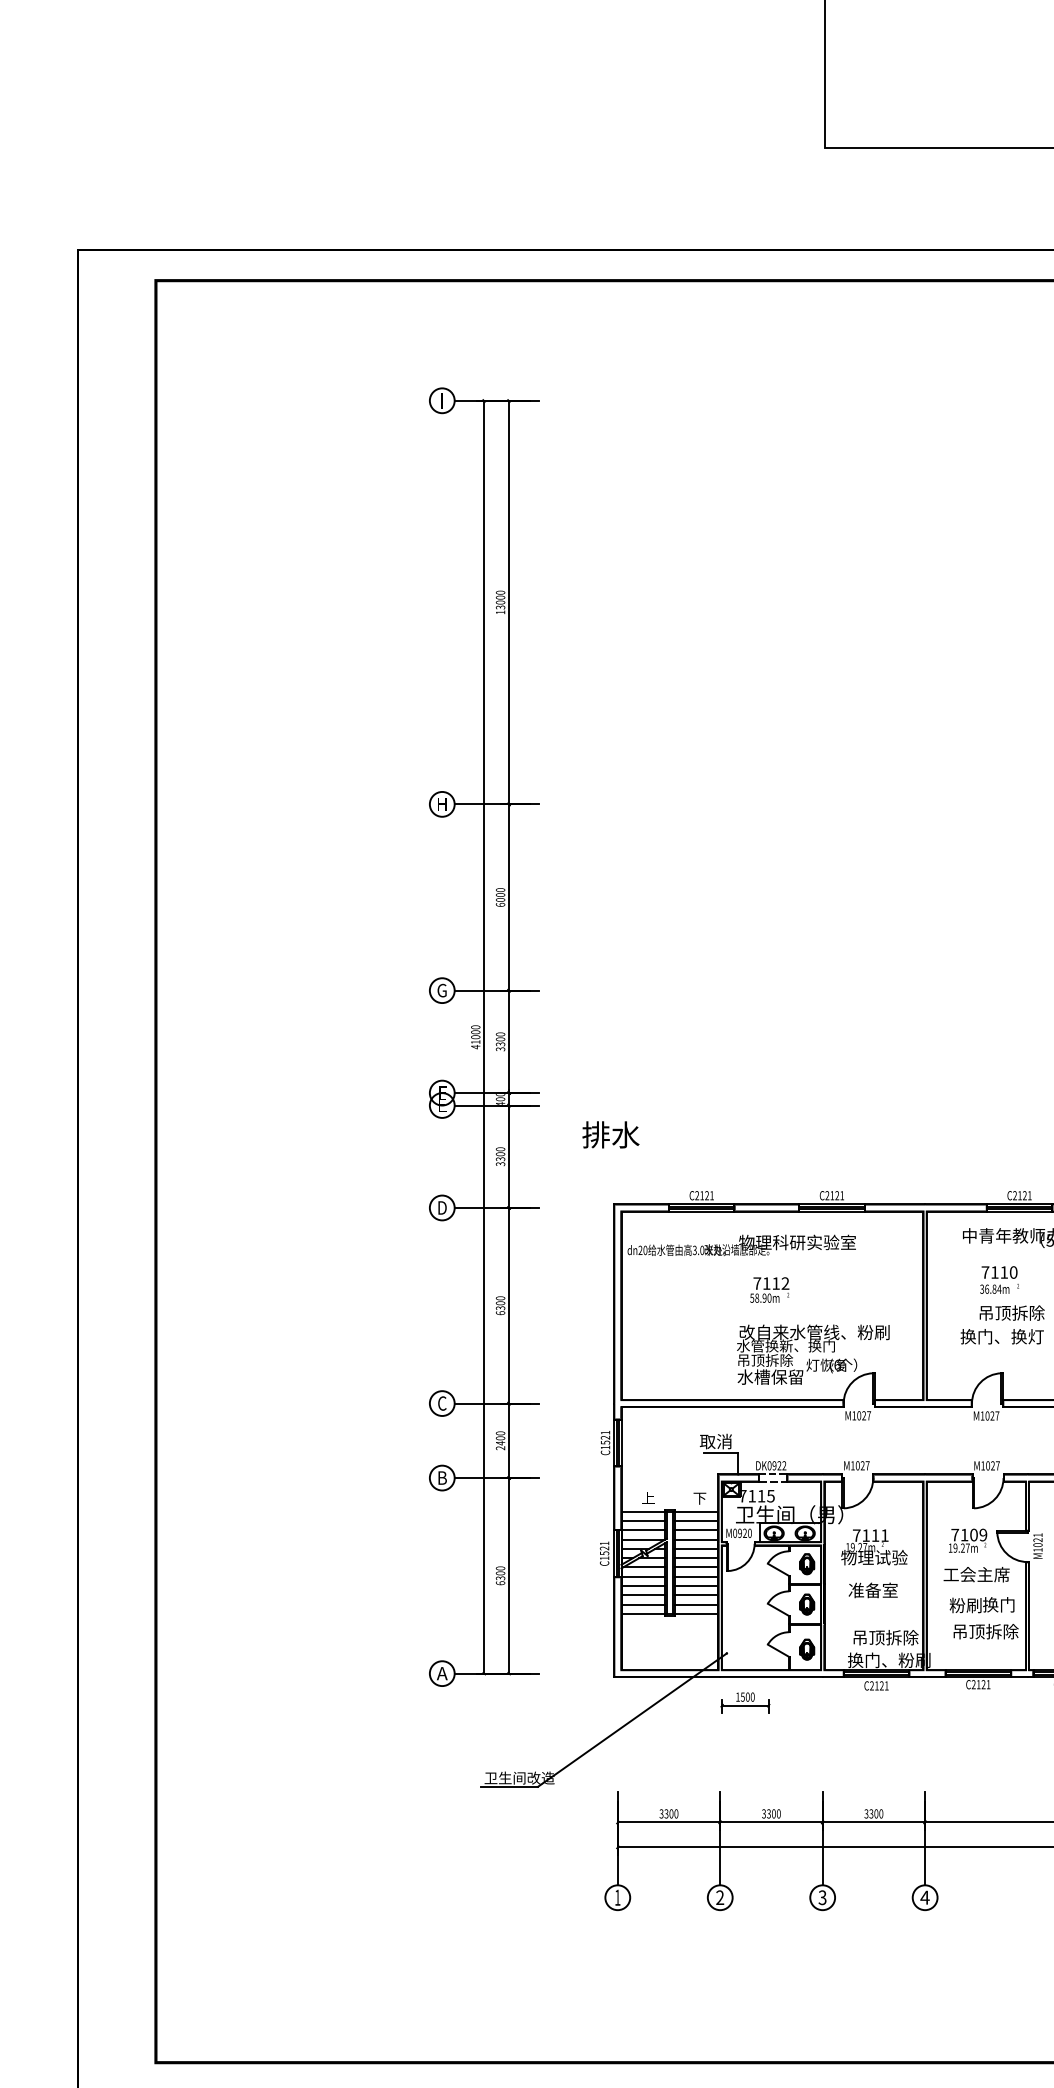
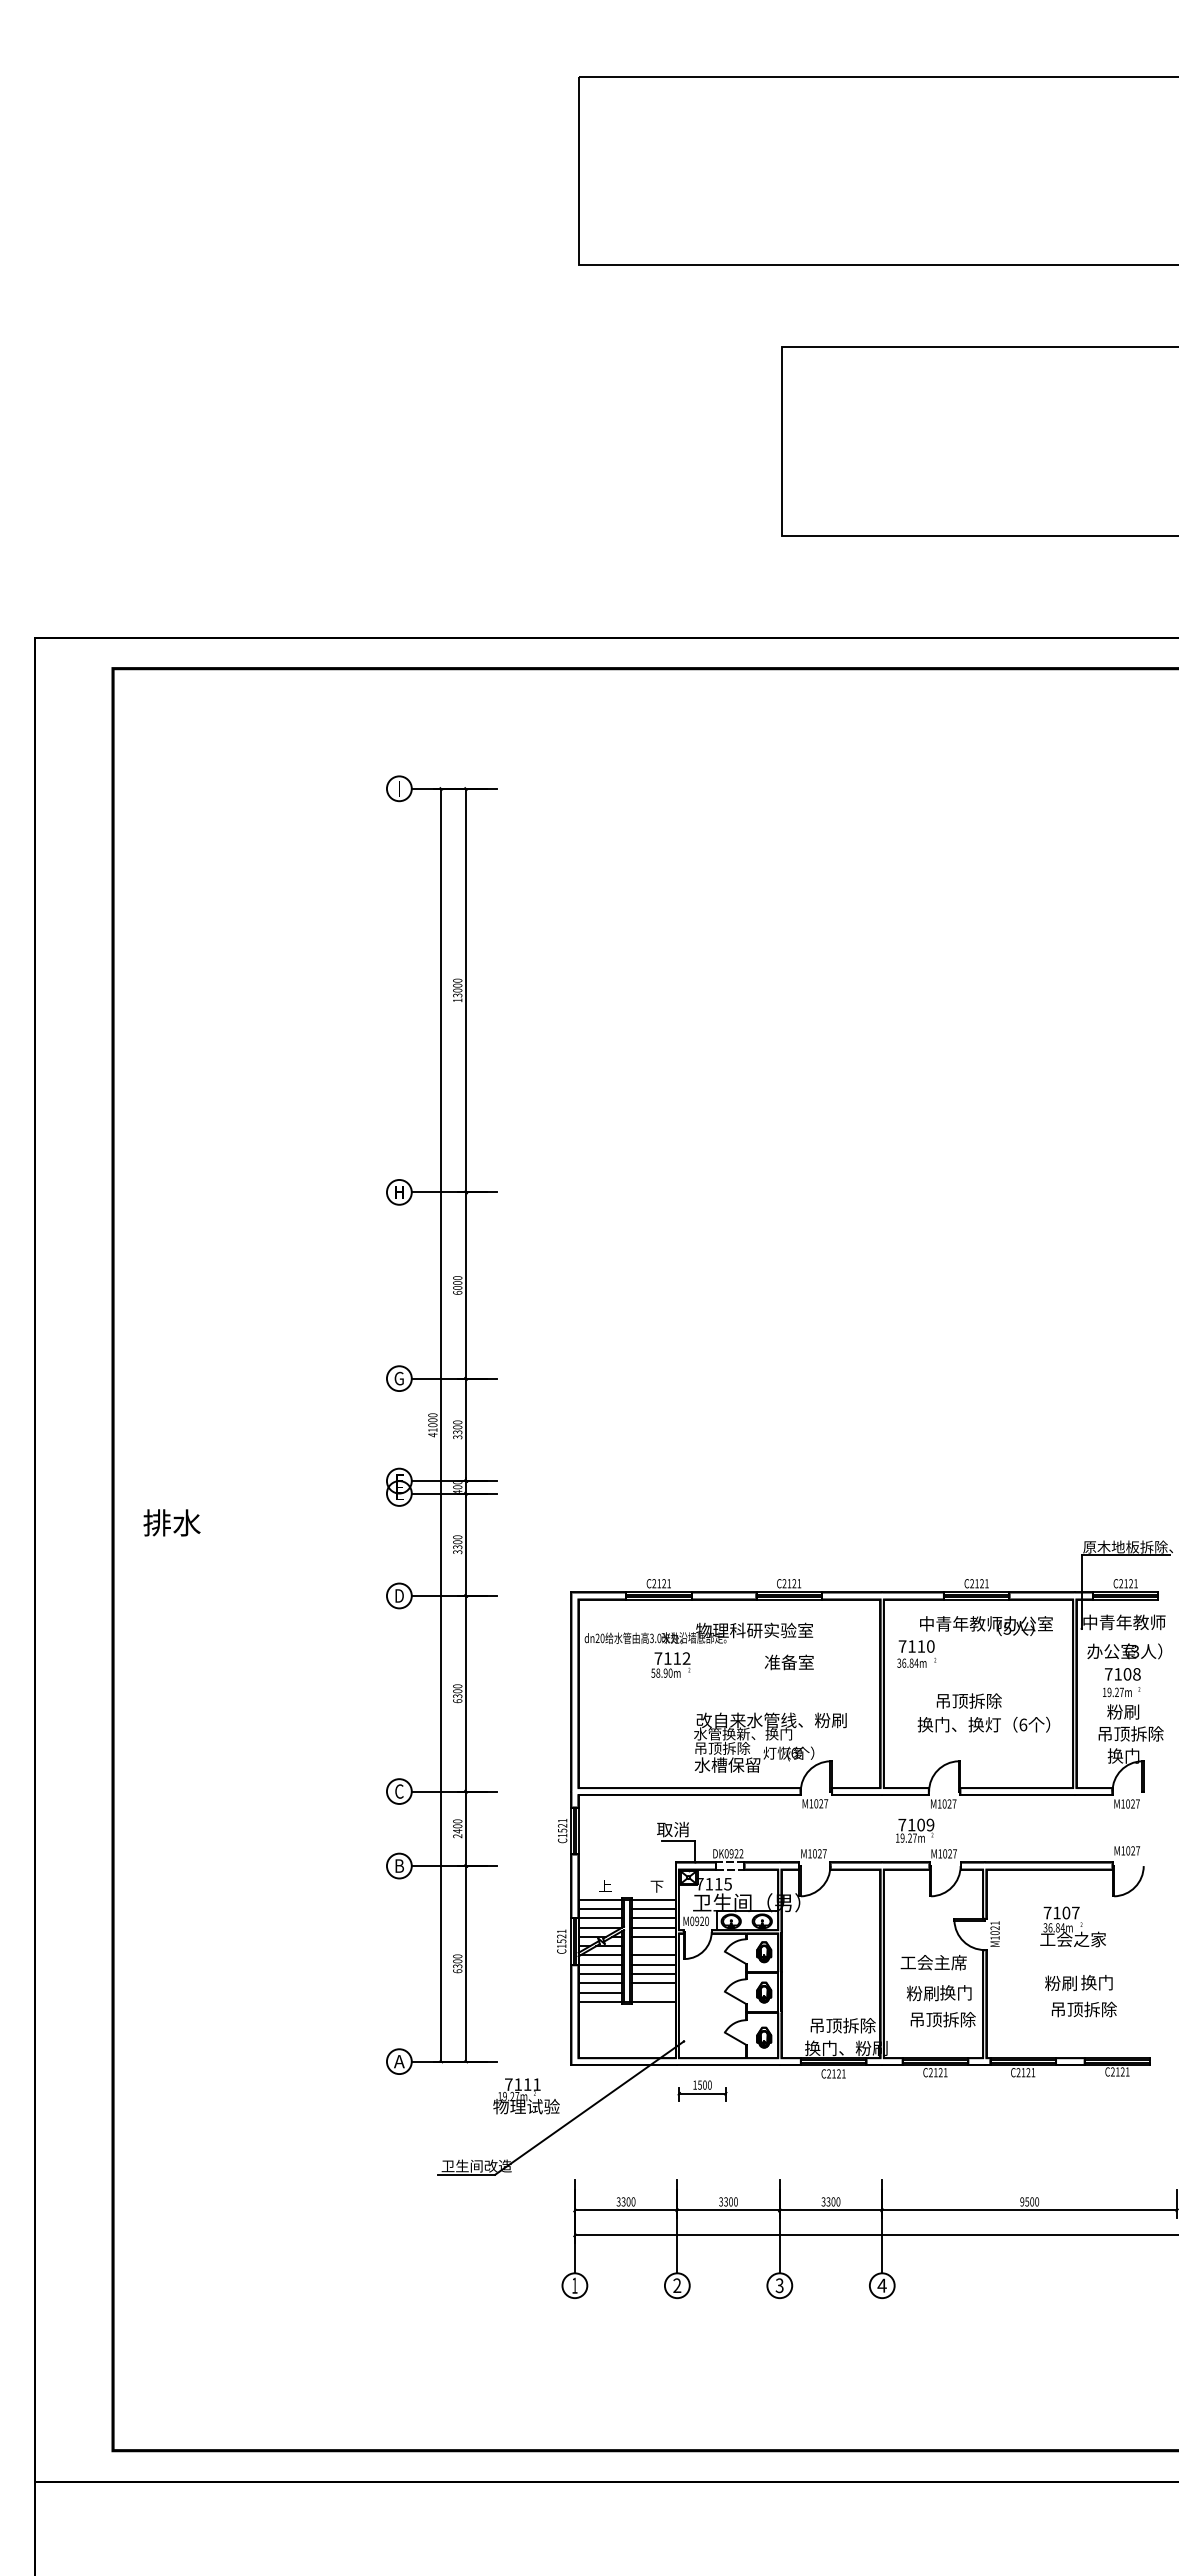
text: (610, 1134) -> (171, 1522), moved
text: (999, 1279) -> (916, 1653), moved
text: (769, 1289) -> (670, 1664), moved
text: (968, 1540) -> (915, 1830), moved
text: (874, 1547) -> (526, 2096), moved
line: (696, 1558) -> (653, 1946), removed
text: (873, 1590) -> (789, 1662), moved
line: (696, 1604) -> (653, 1992), removed

